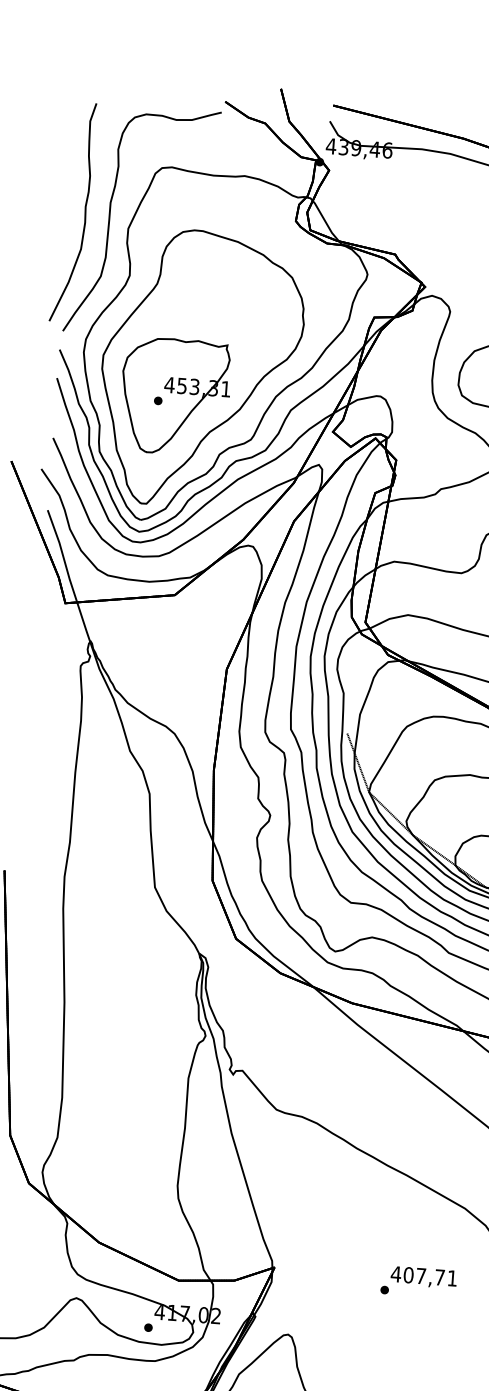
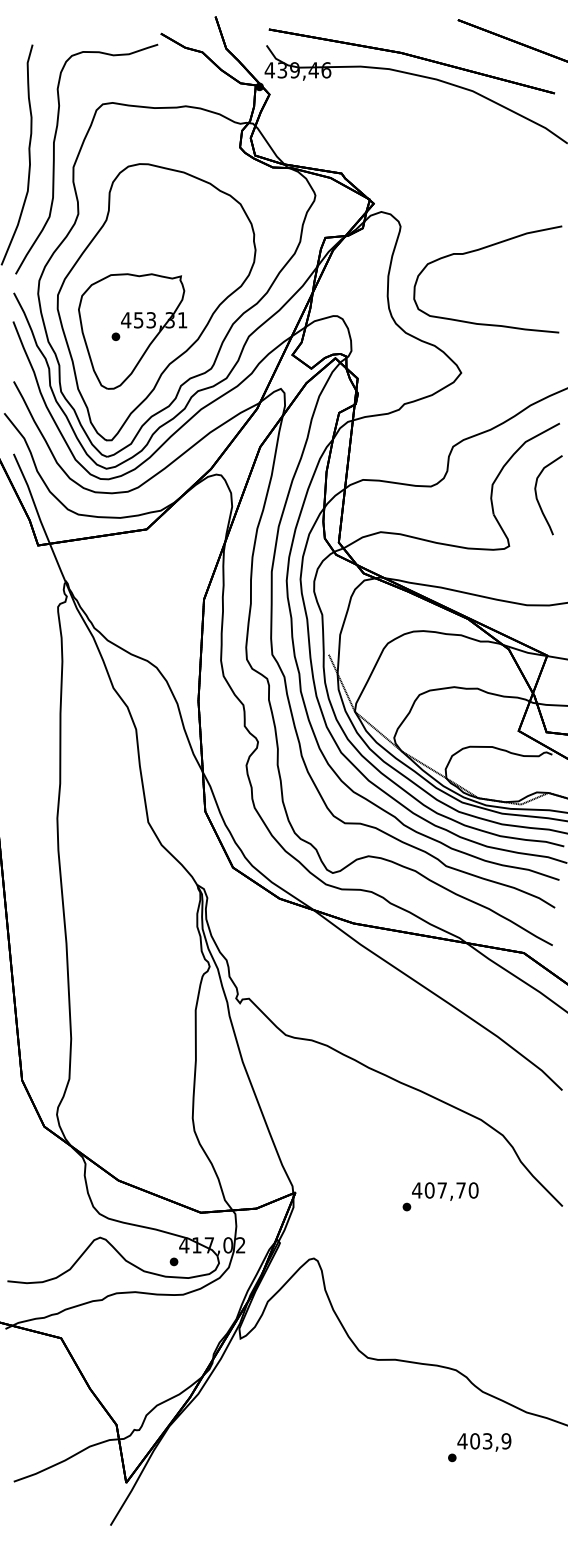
text: (452, 1278) -> (473, 1190), 407,71 -> 407,70

